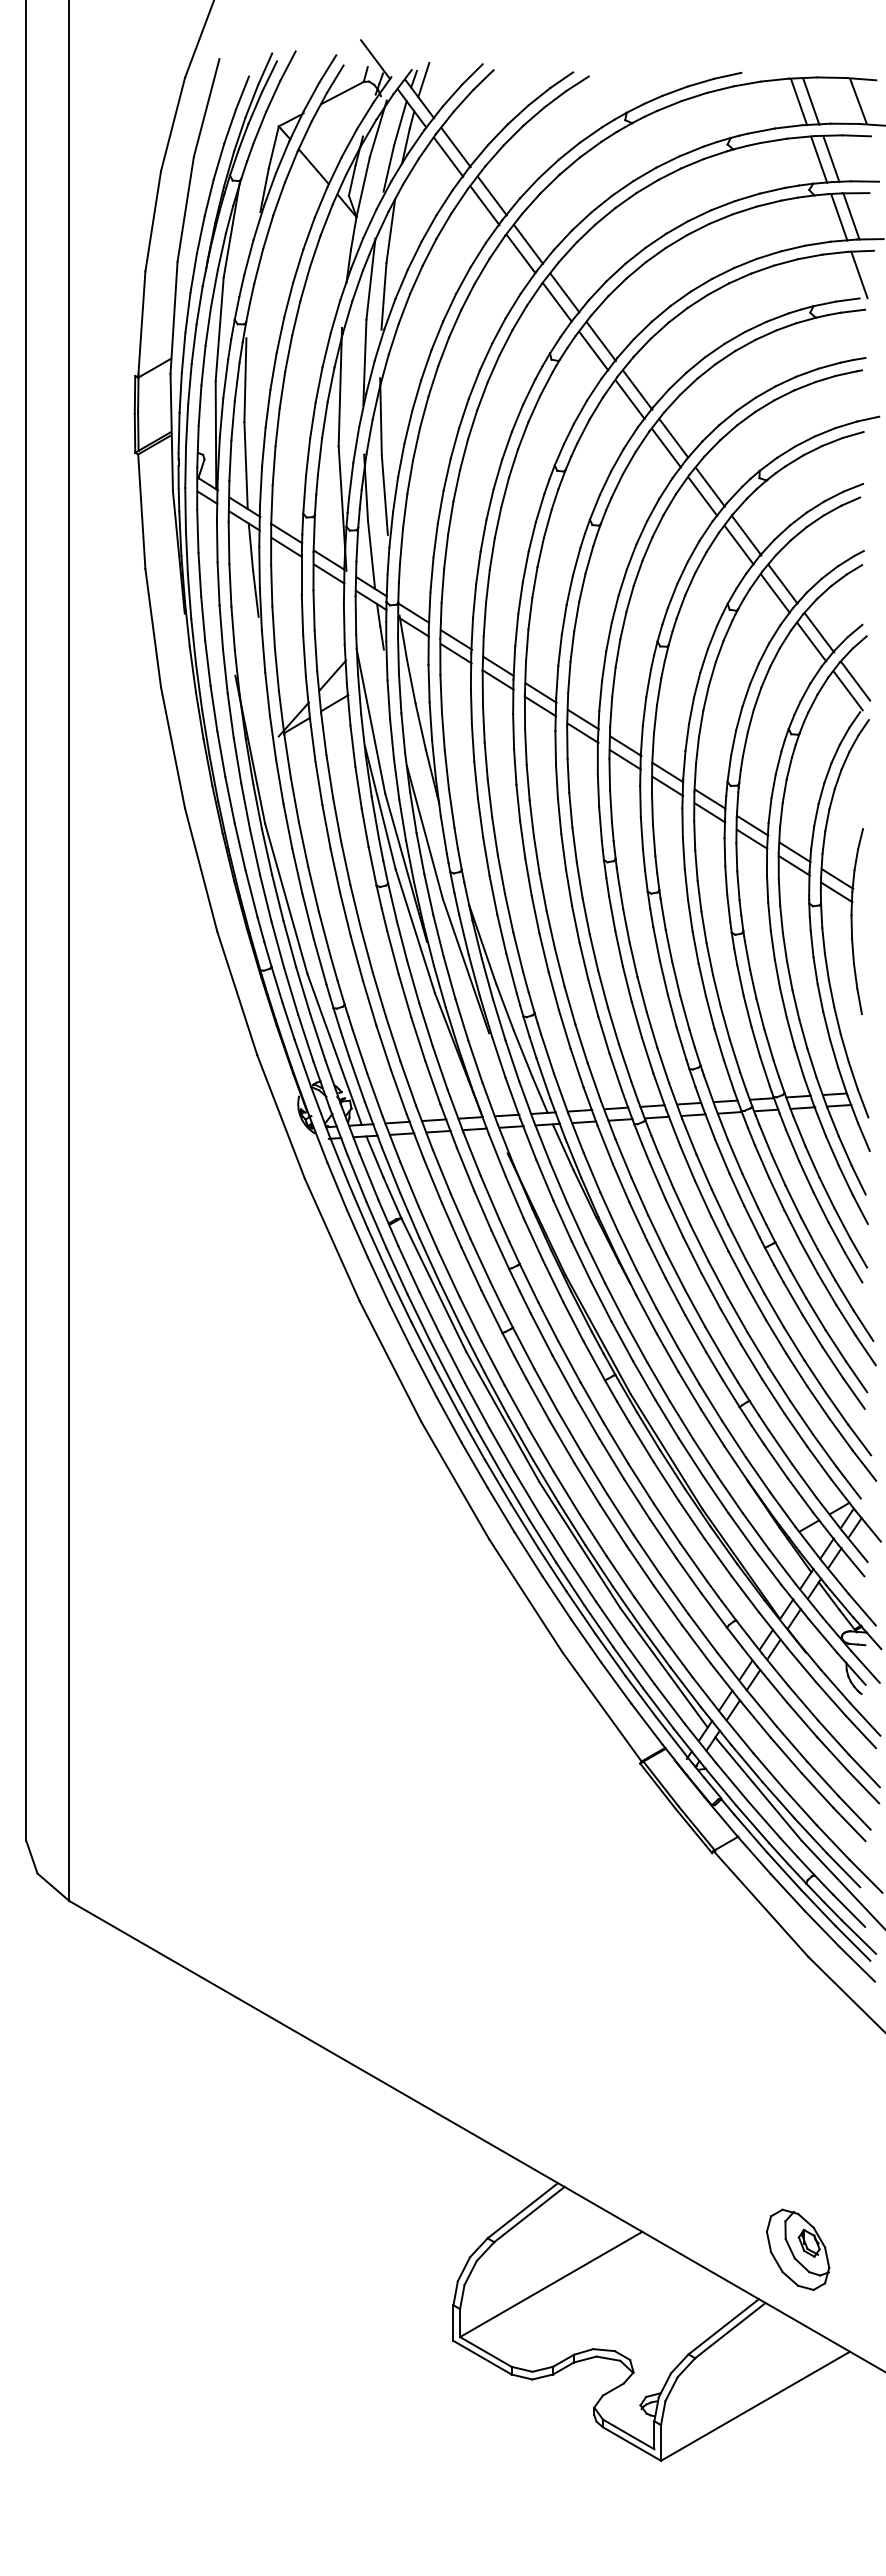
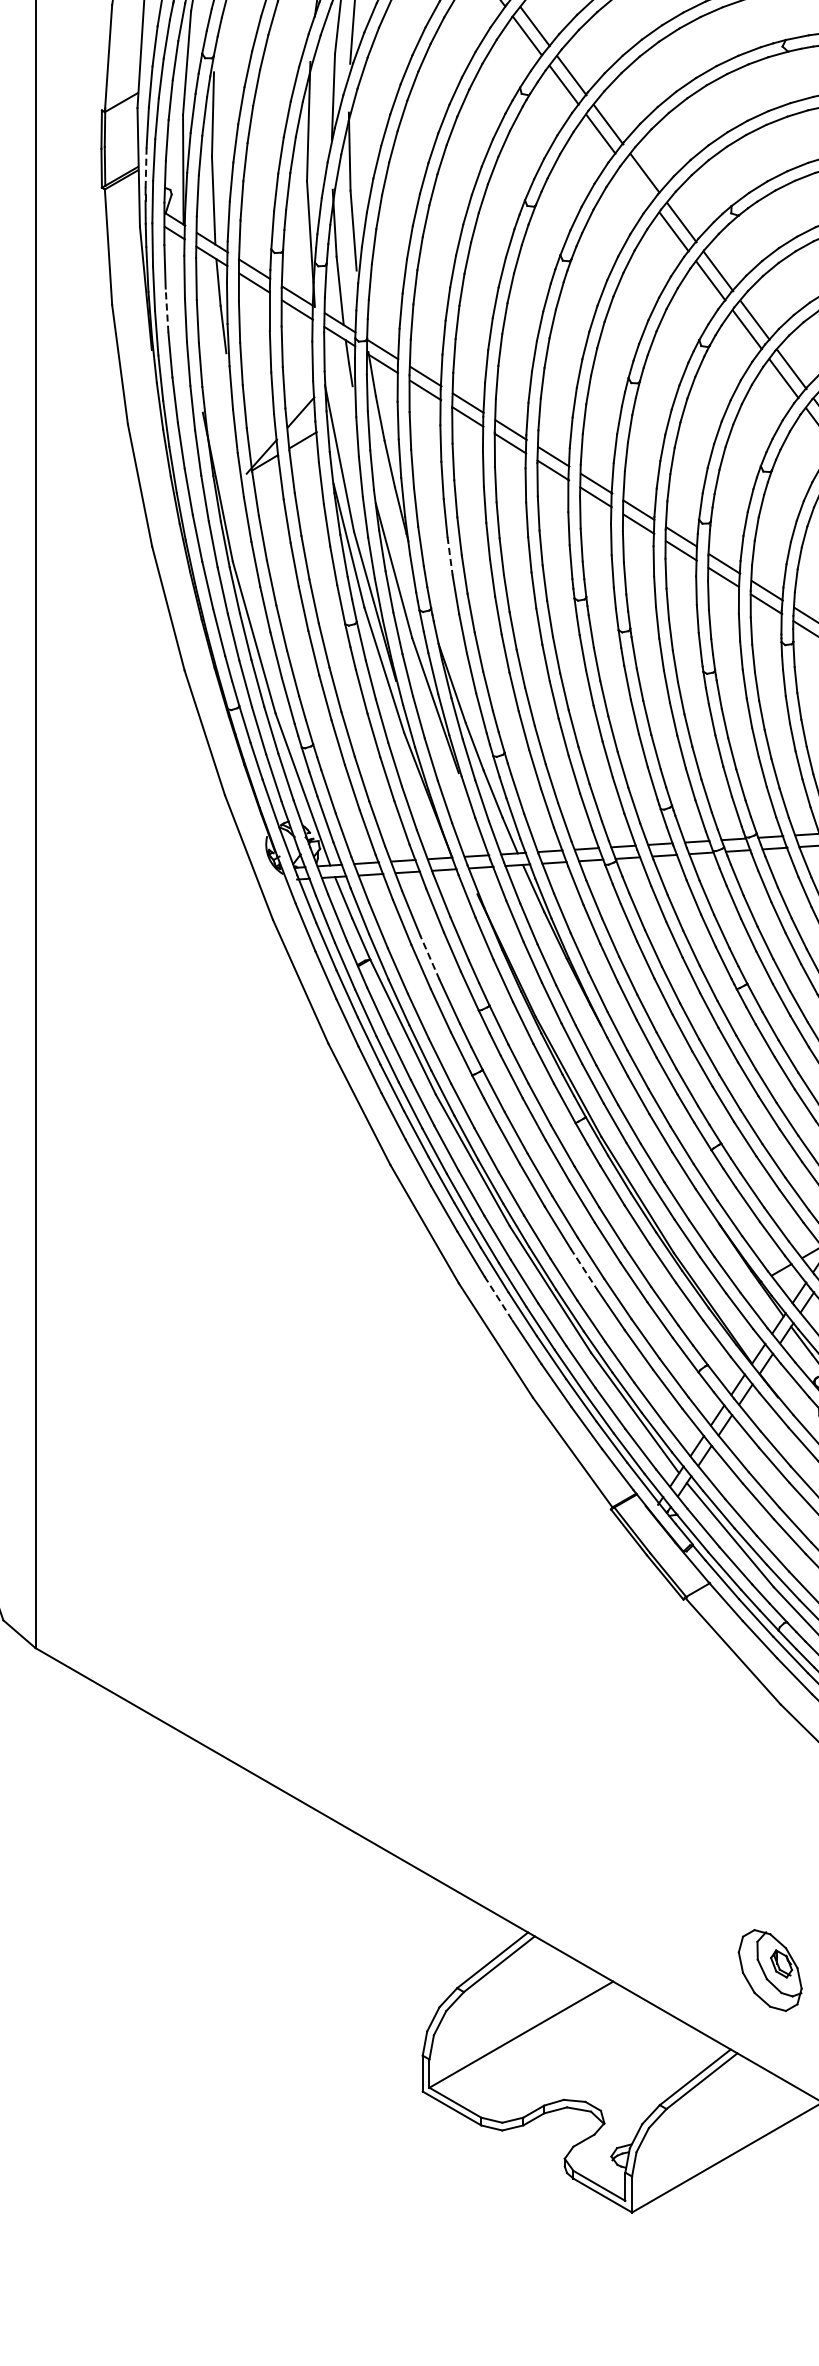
line: (179, 433) -> (146, 168), solid -> dashed
line: (666, 448) -> (637, 183), removed
line: (199, 574) -> (166, 310), solid -> dashed
line: (480, 818) -> (450, 556), solid -> dashed
line: (460, 1216) -> (429, 957), solid -> dashed
line: (613, 1525) -> (584, 1269), solid -> dashed
line: (528, 1554) -> (498, 1298), solid -> dashed
part: (797, 2249) -> (769, 1970), moved

